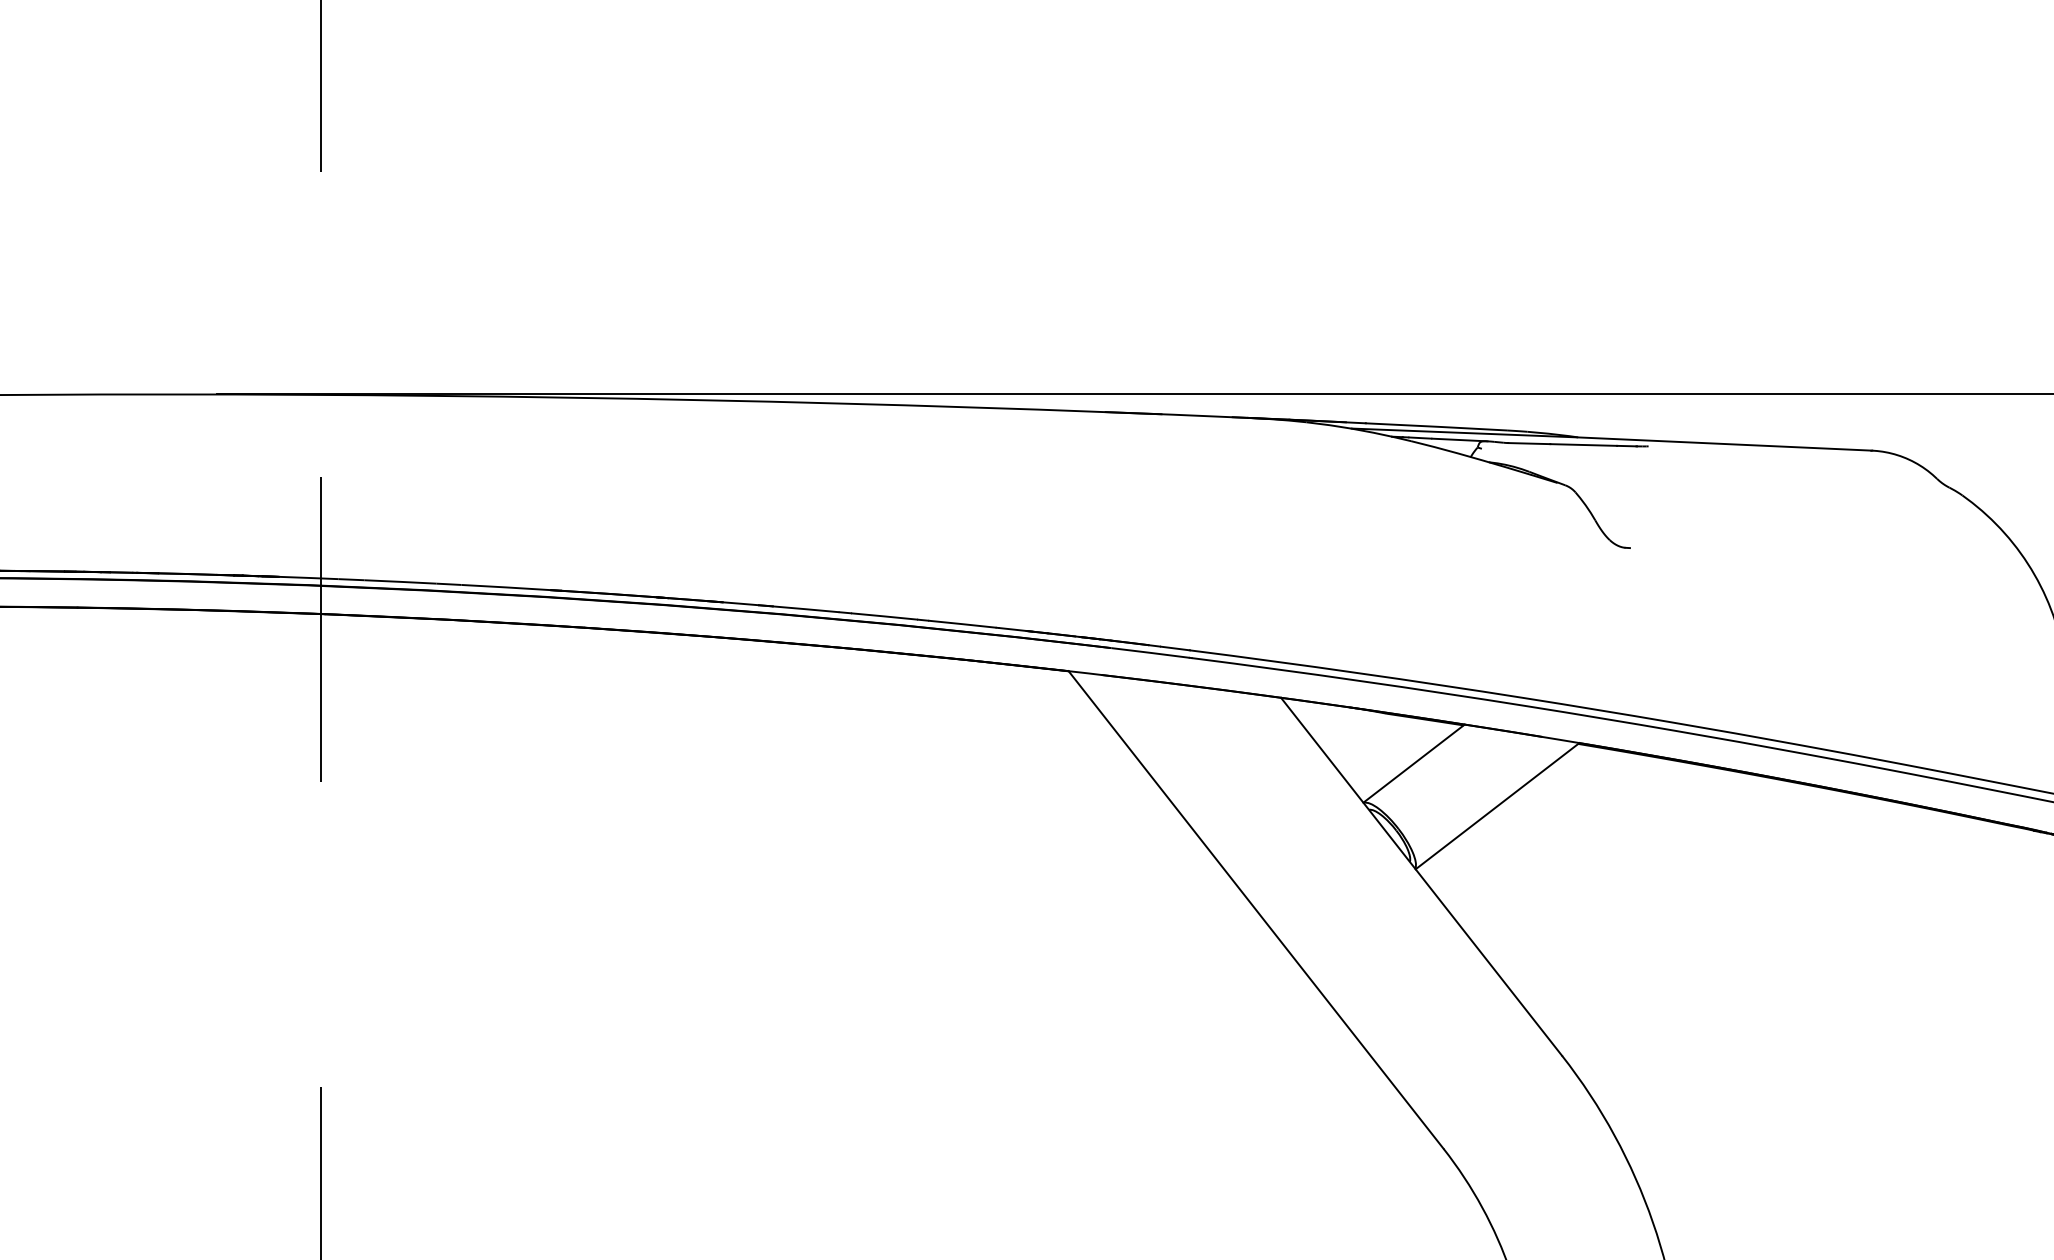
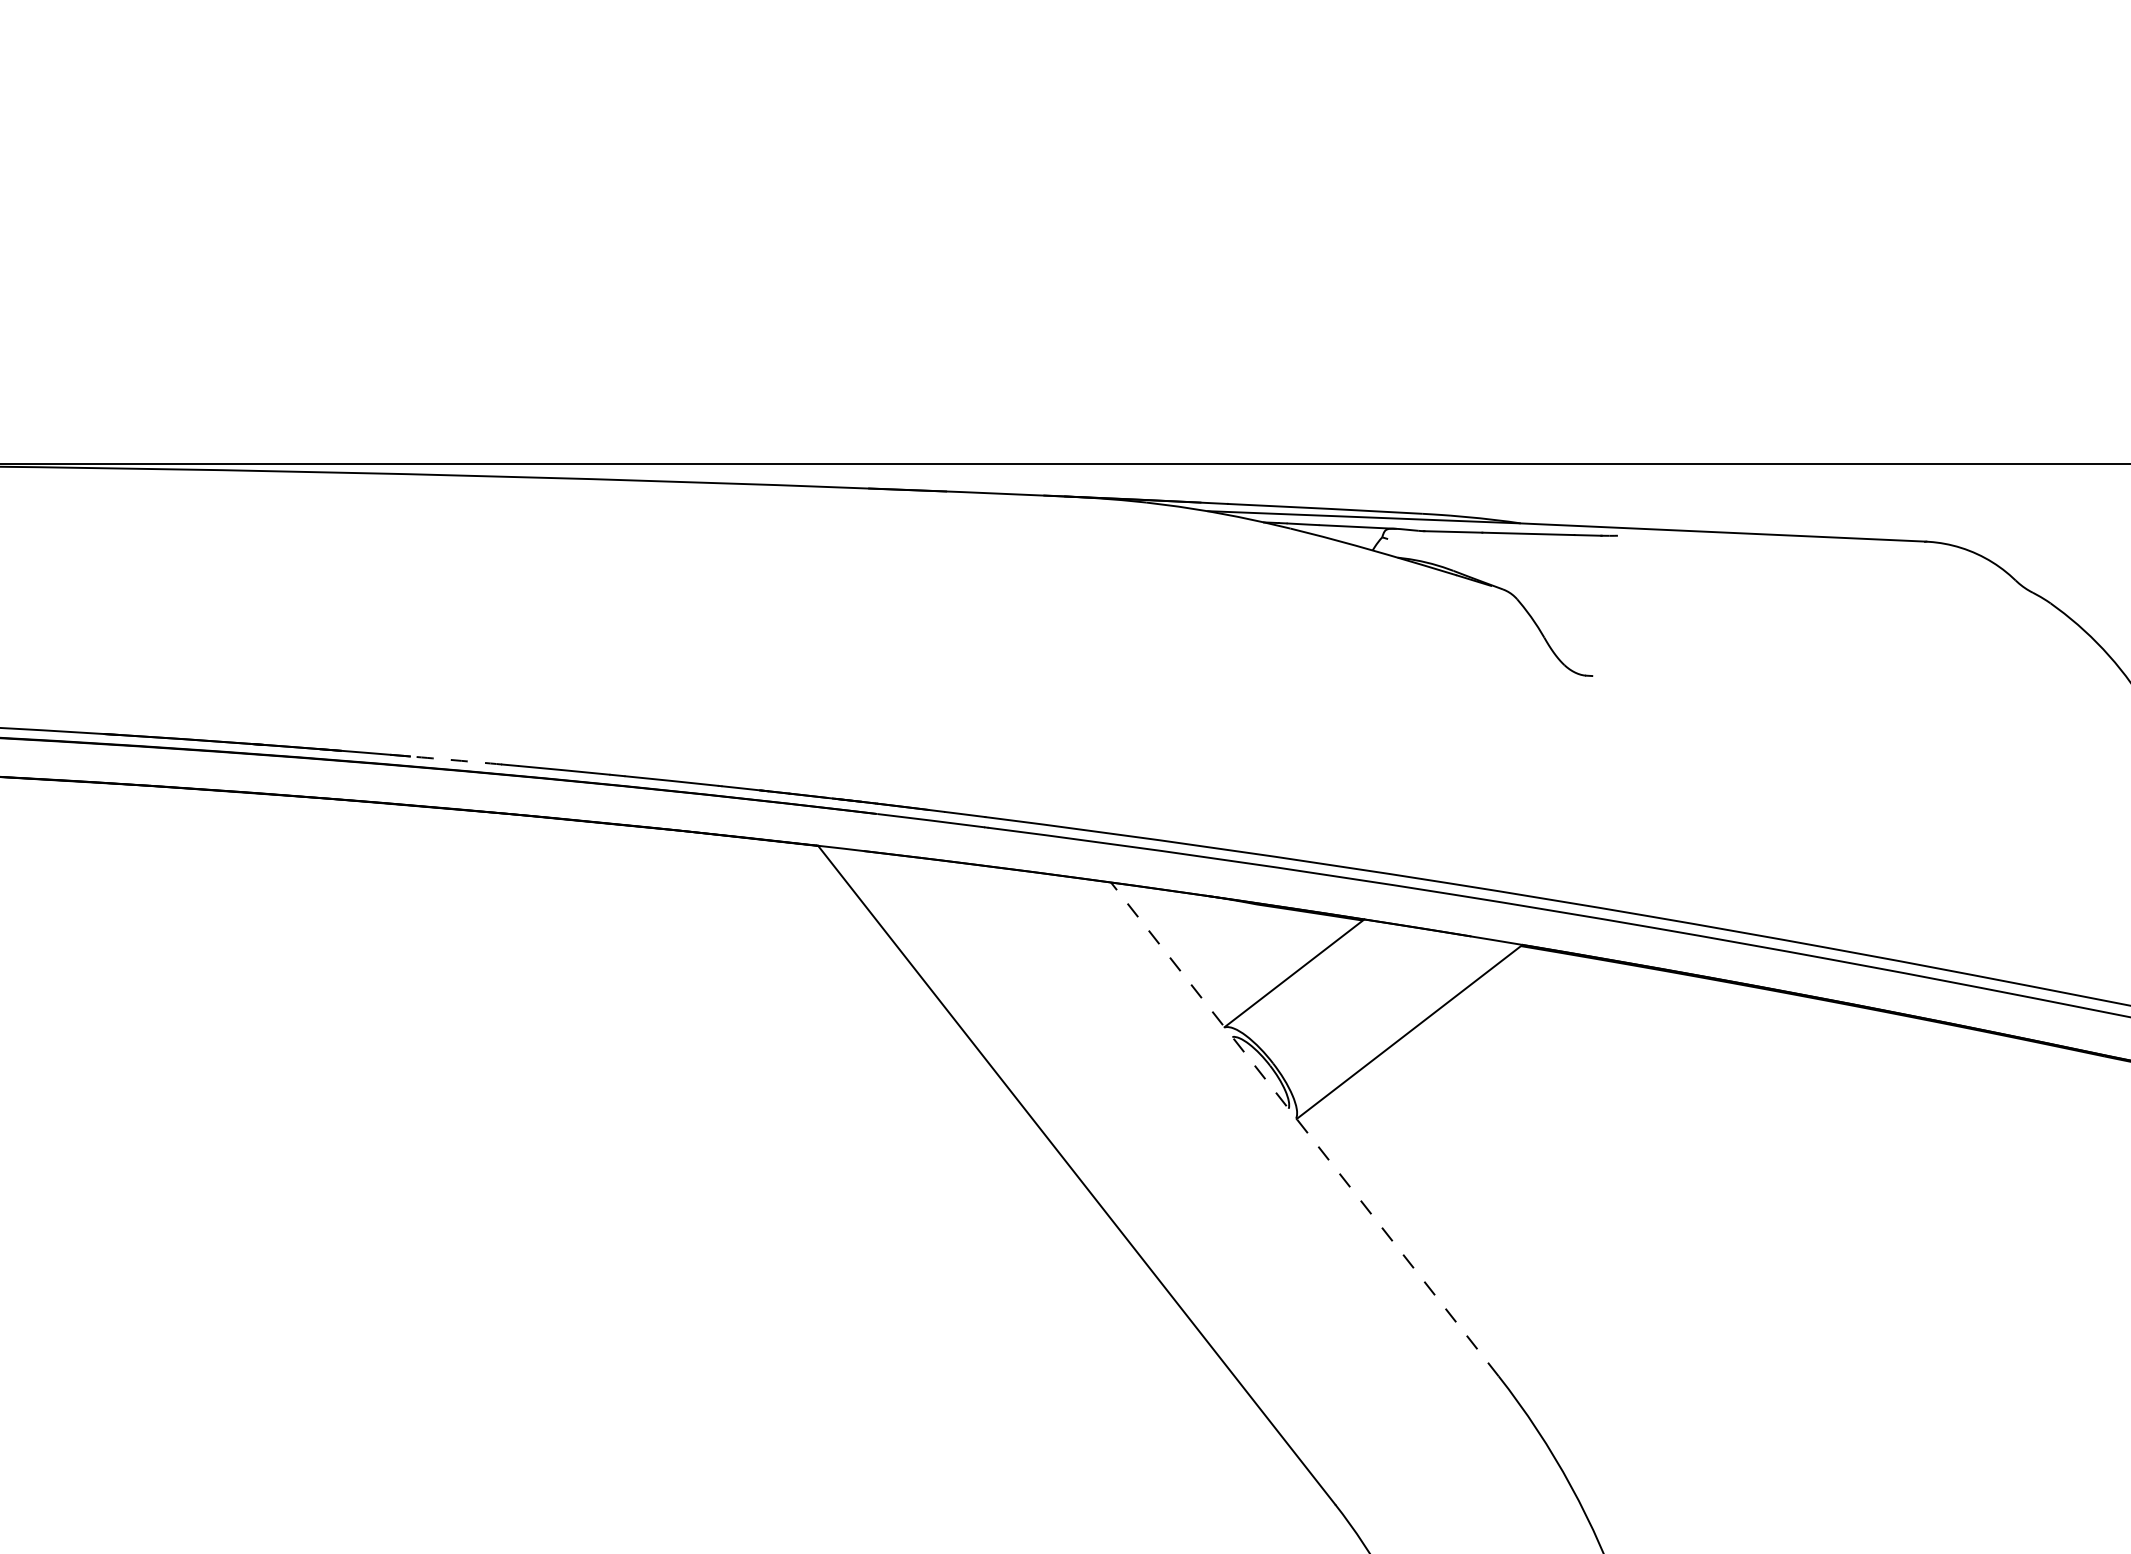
arc: (806, 609) -> (456, 760), solid -> dashed
line: (1421, 876) -> (1304, 1128), solid -> dashed

